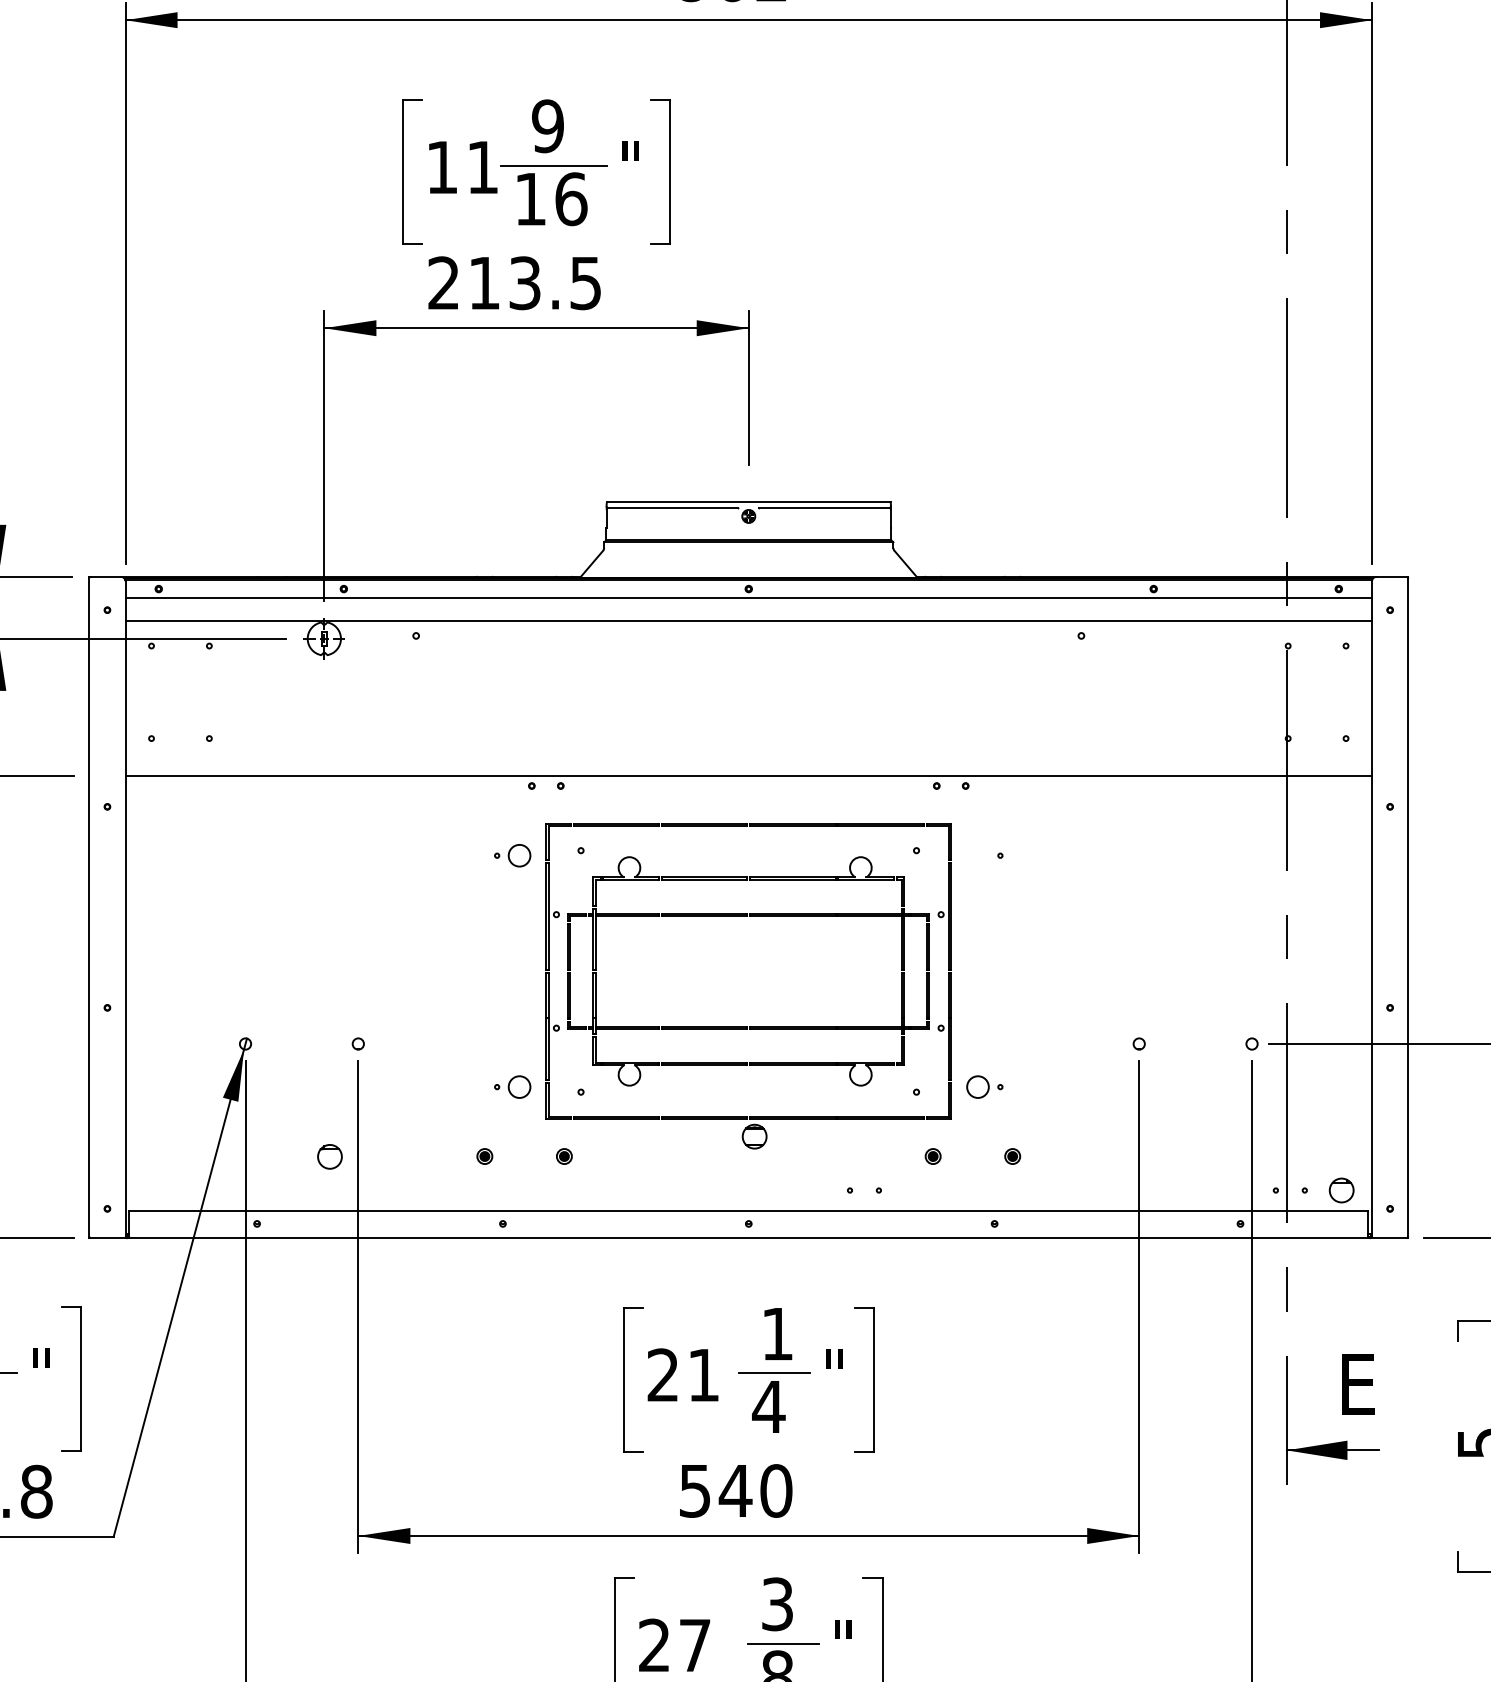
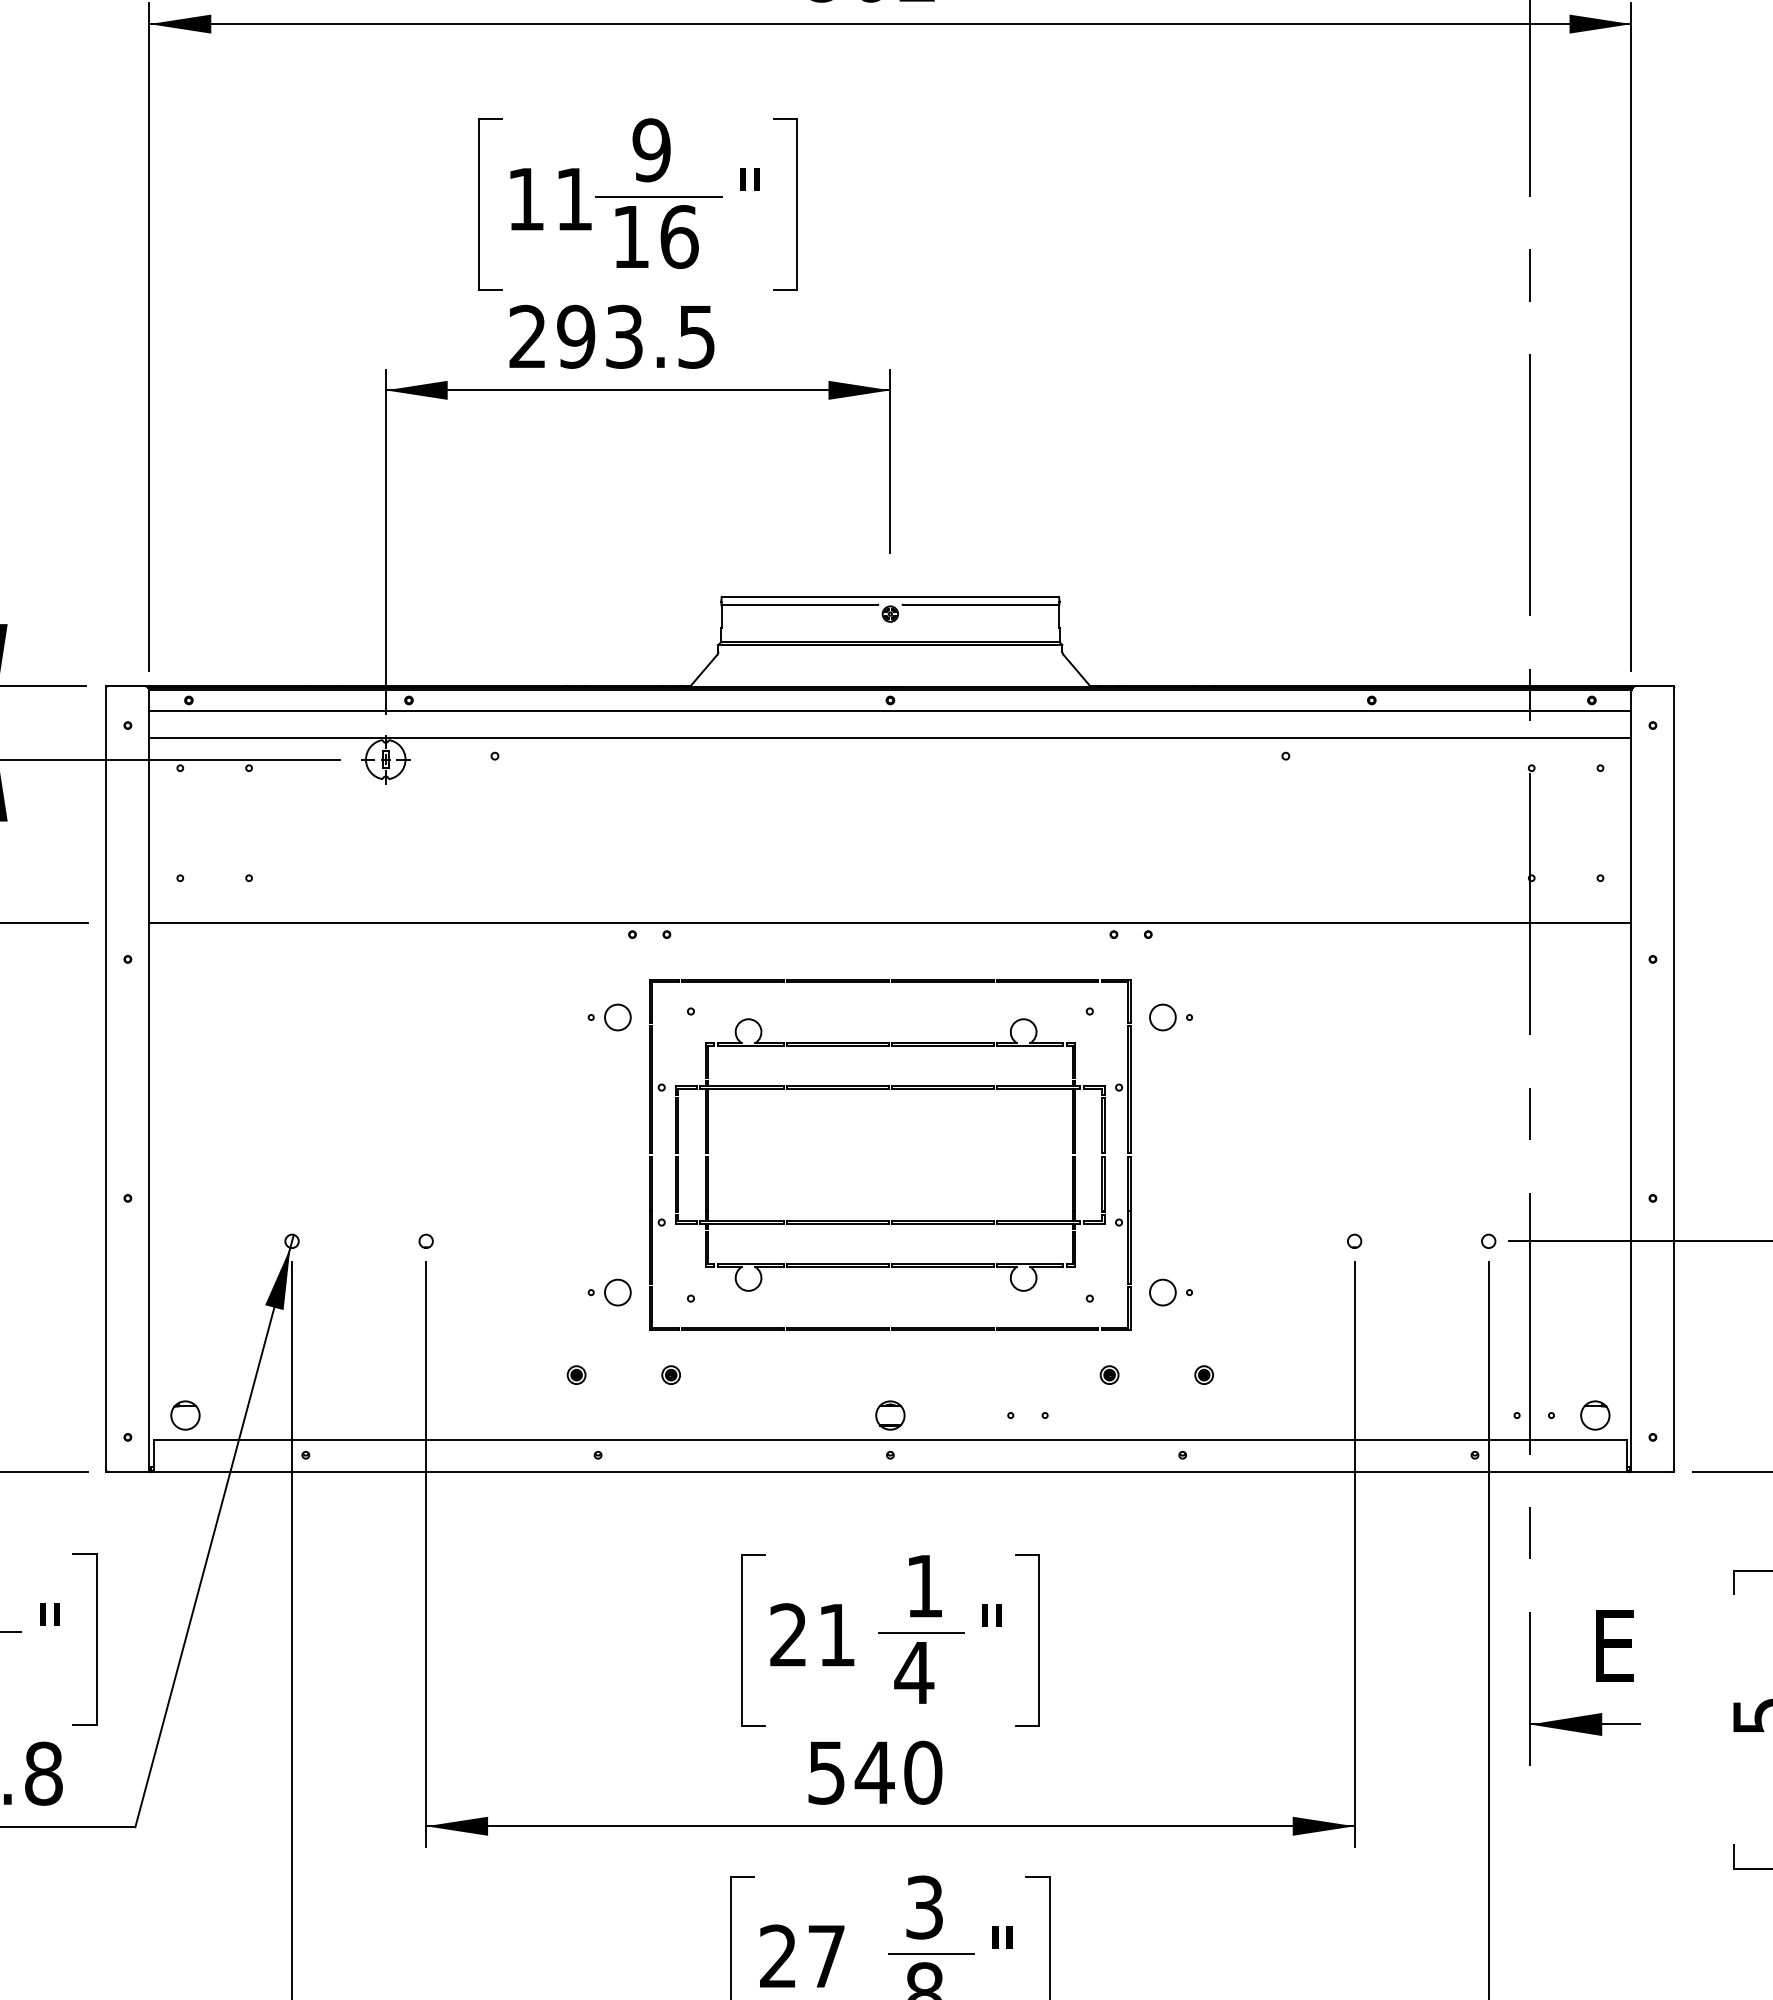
text: (484, 282) -> (576, 336), 213.5 -> 293.5
circle: (977, 855) -> (1162, 1017), added
part: (754, 1136) -> (890, 1415), moved
part: (329, 1156) -> (185, 1415), moved

